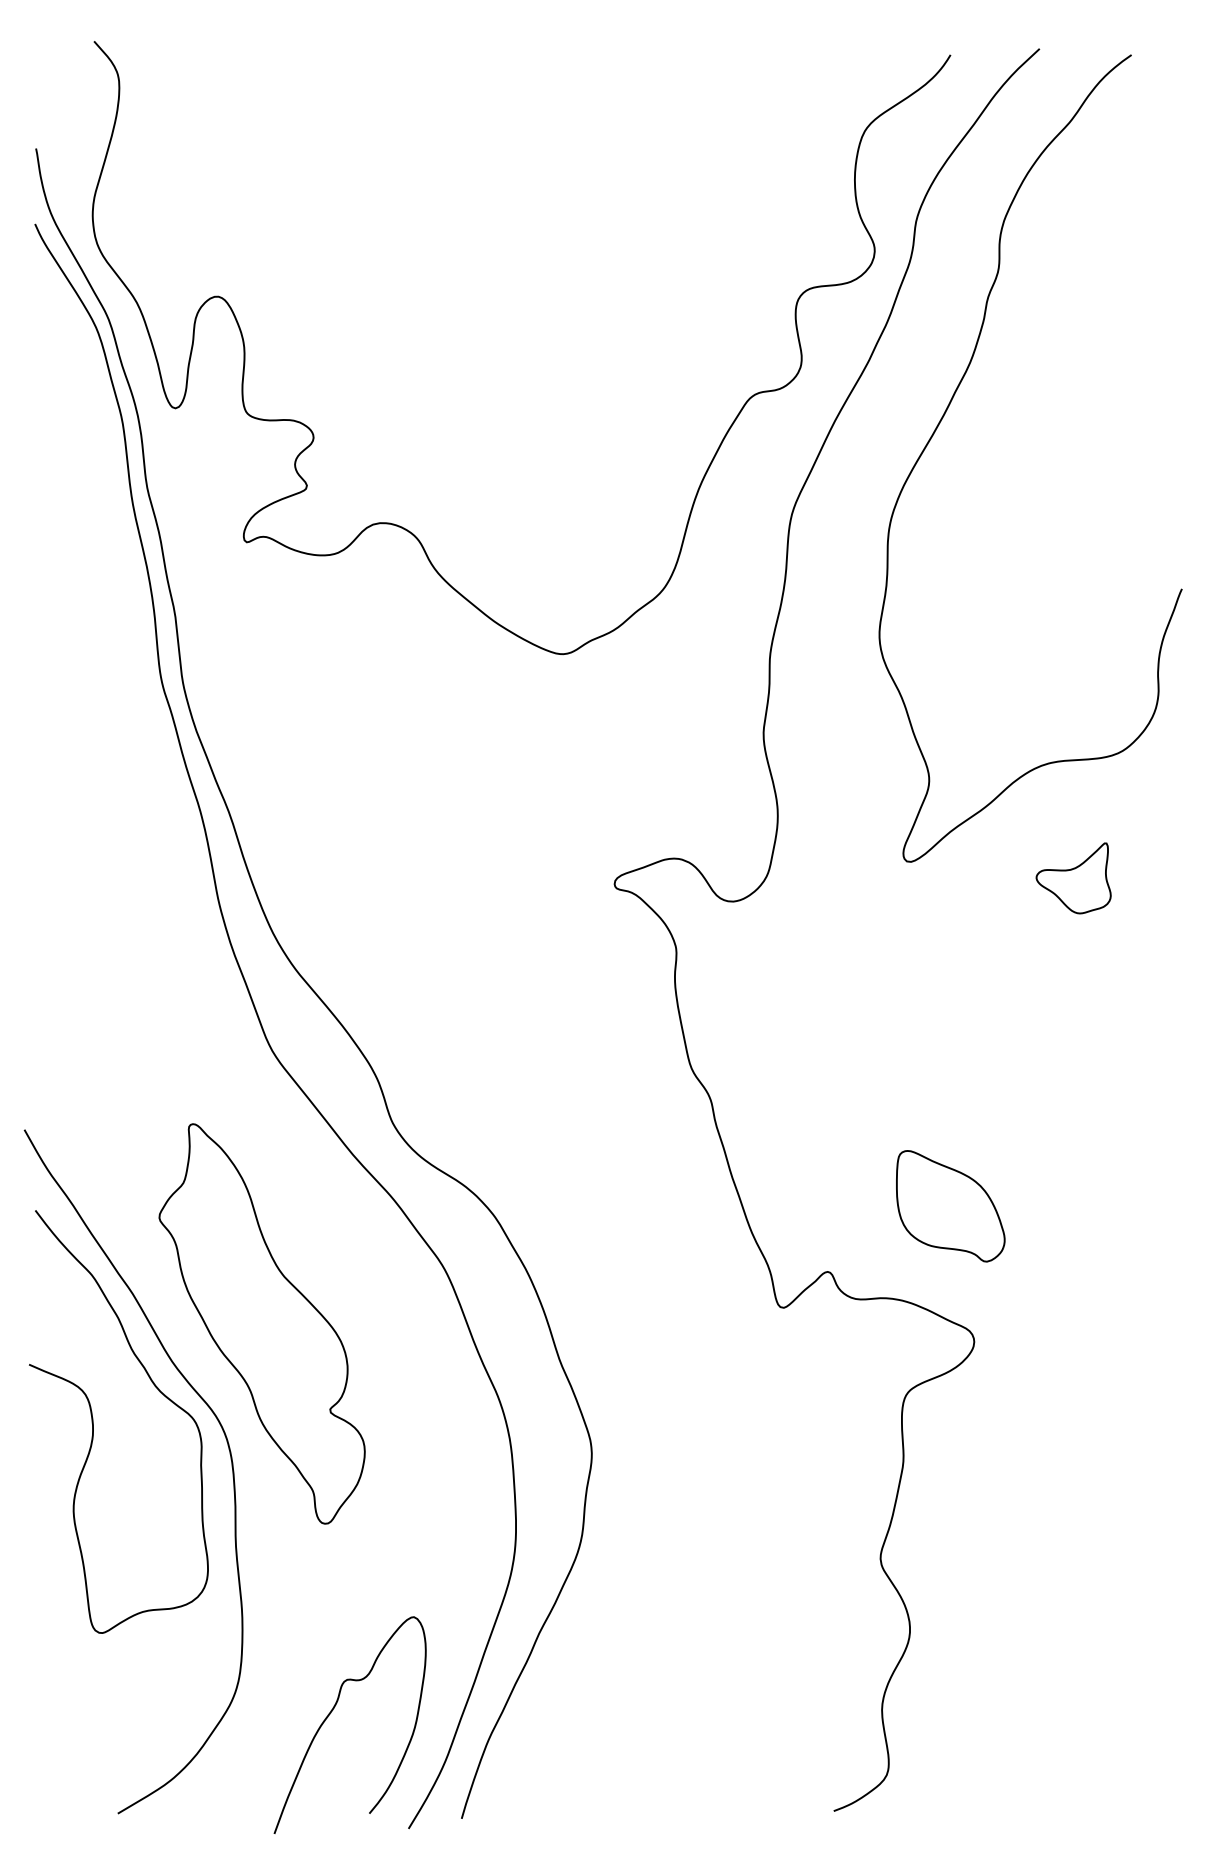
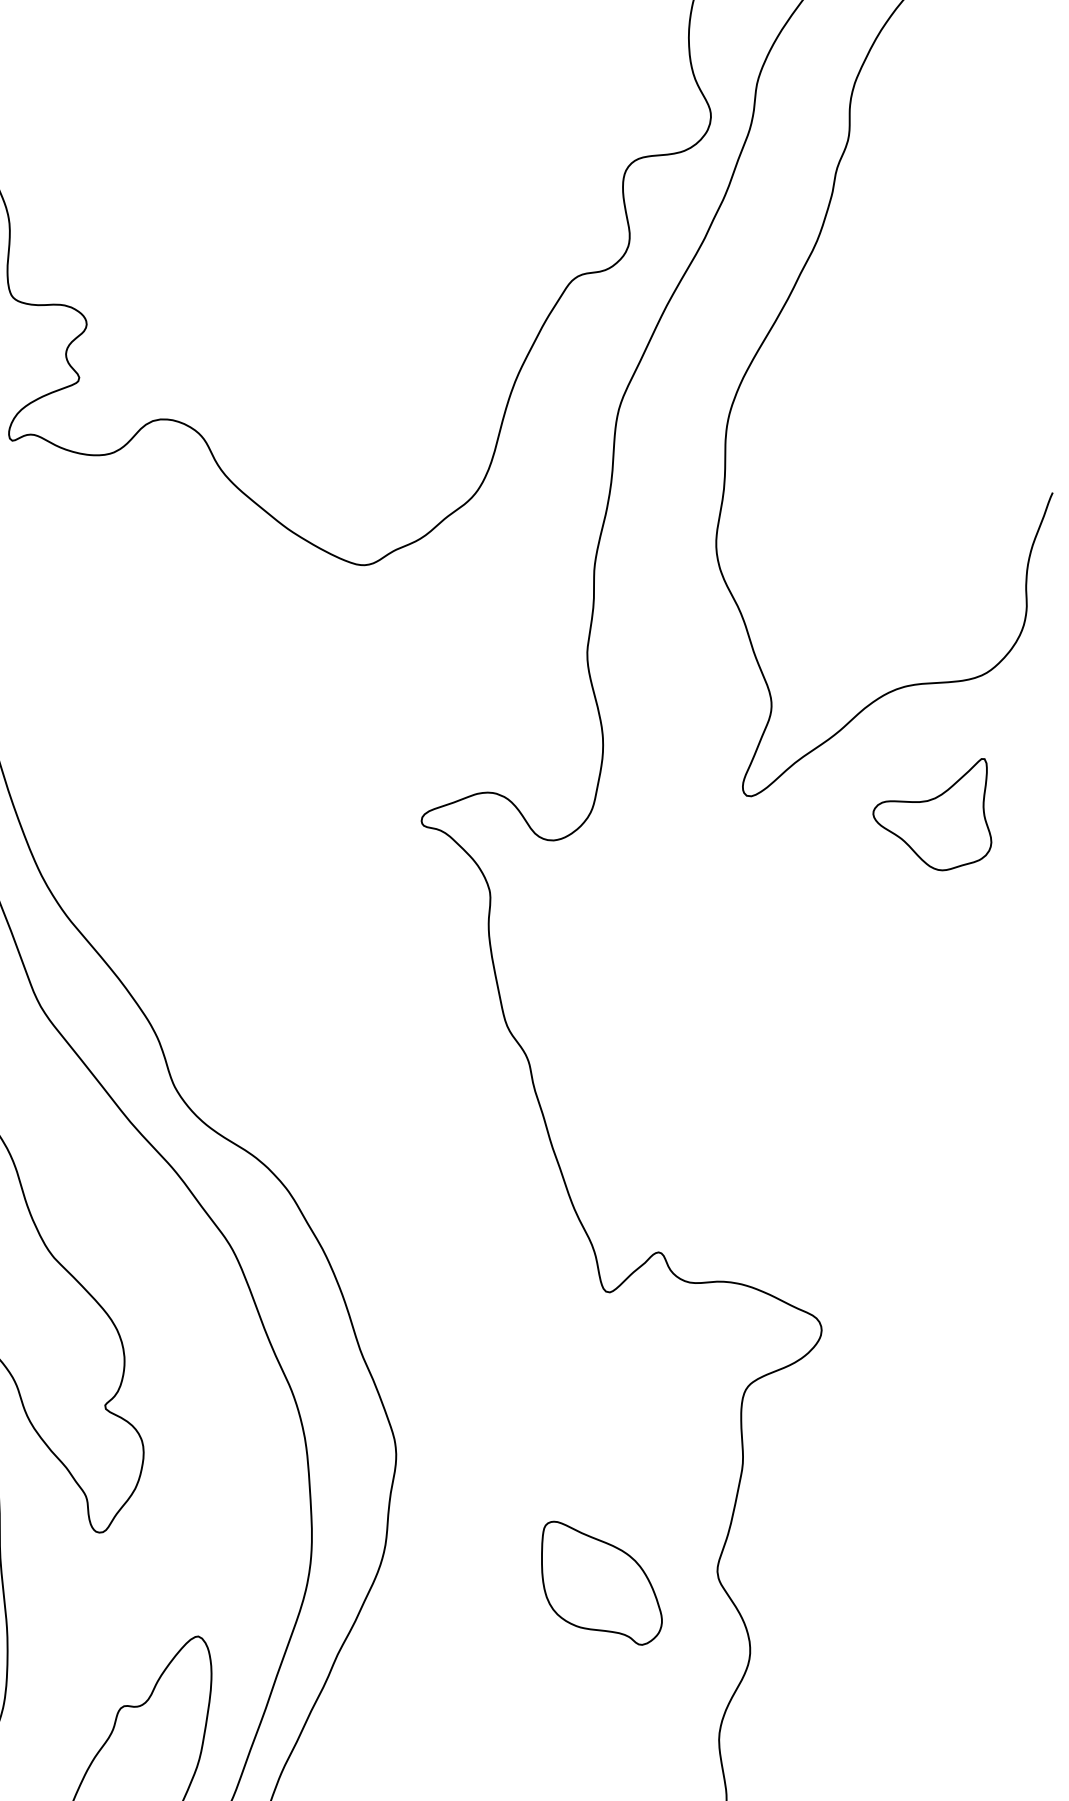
part: (1073, 878) -> (932, 814), size x1.43
part: (950, 1206) -> (601, 1583), moved

